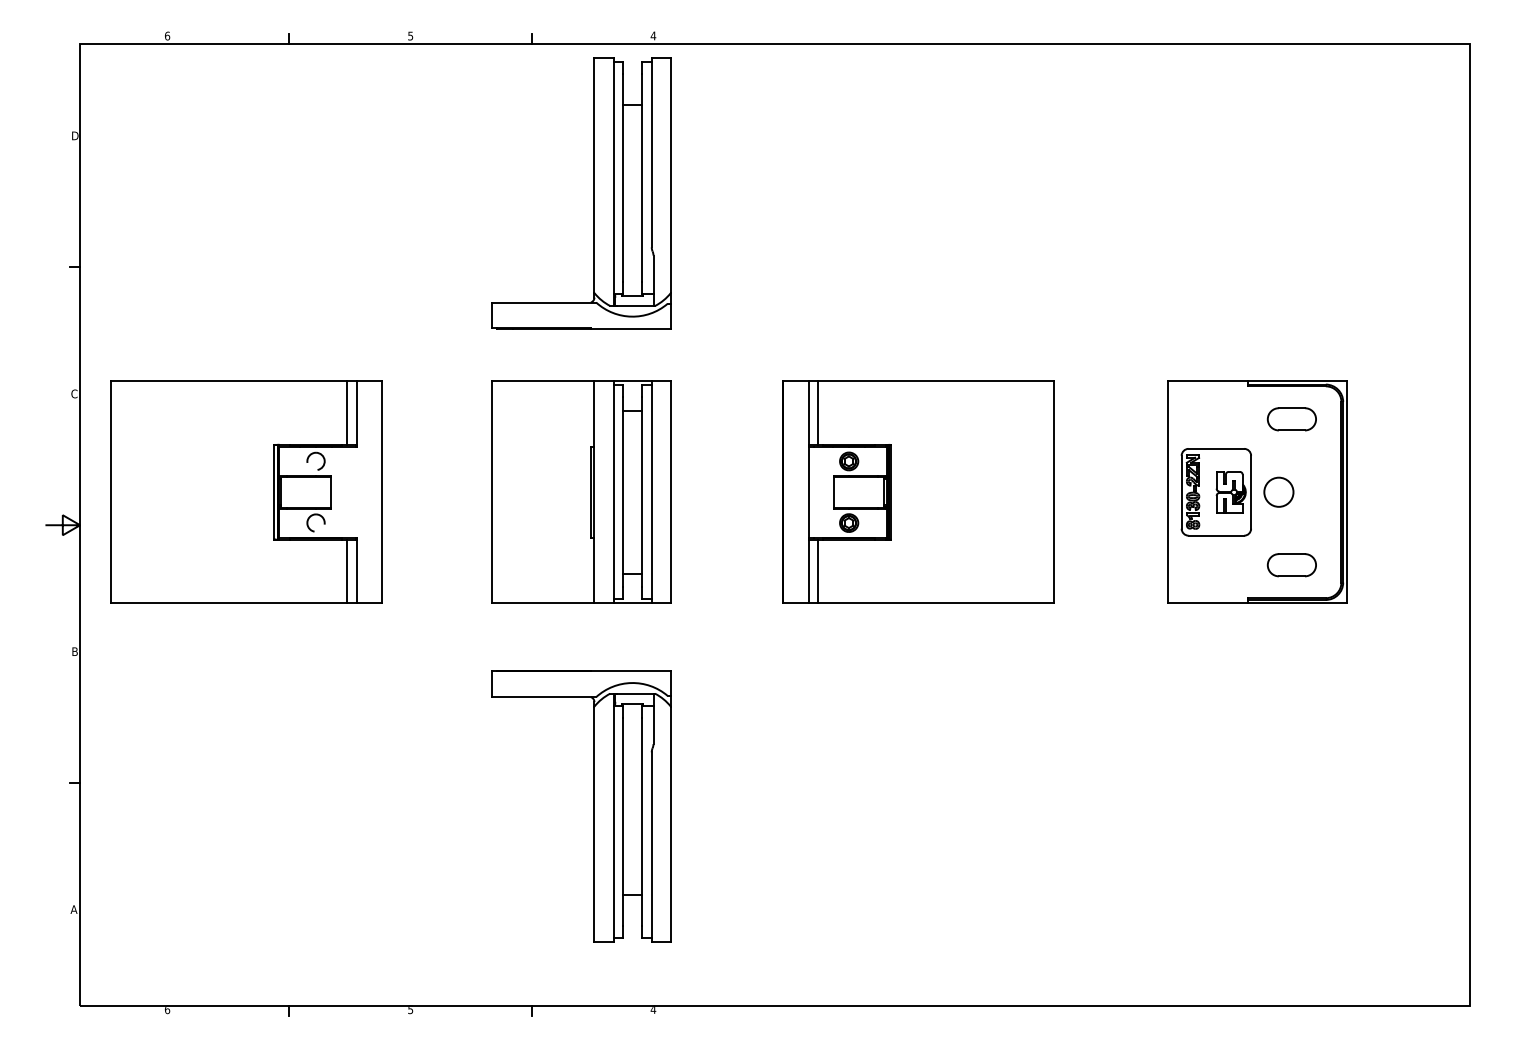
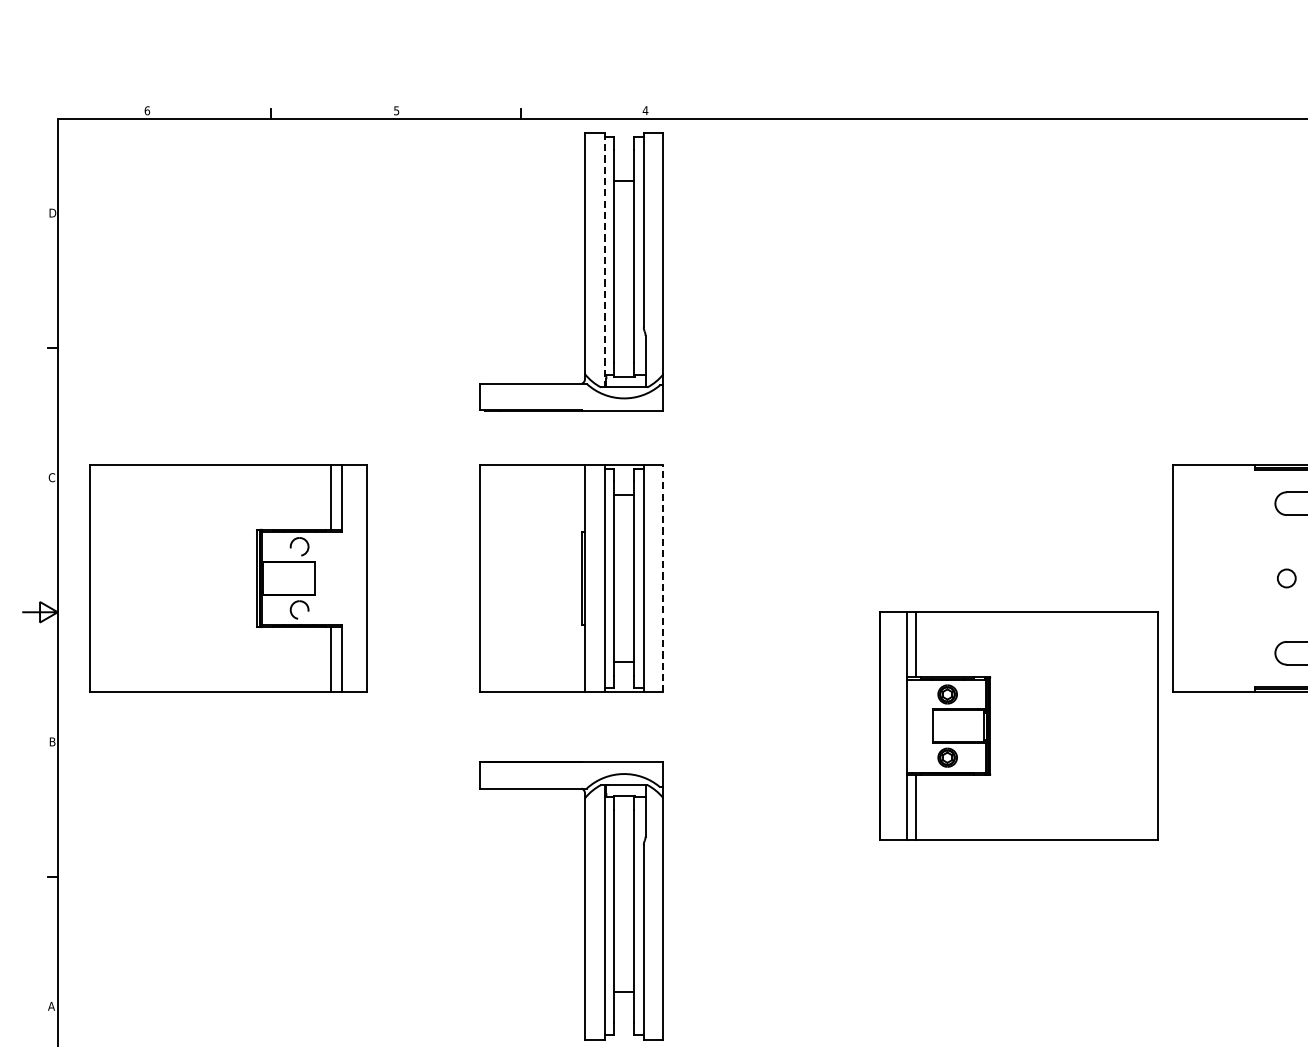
line: (613, 182) -> (604, 260), solid -> dashed
line: (670, 491) -> (663, 577), solid -> dashed
part: (918, 491) -> (1018, 725), moved
circle: (1278, 491) -> (1286, 577), size x0.6
part: (1215, 492) -> (1221, 578), removed

